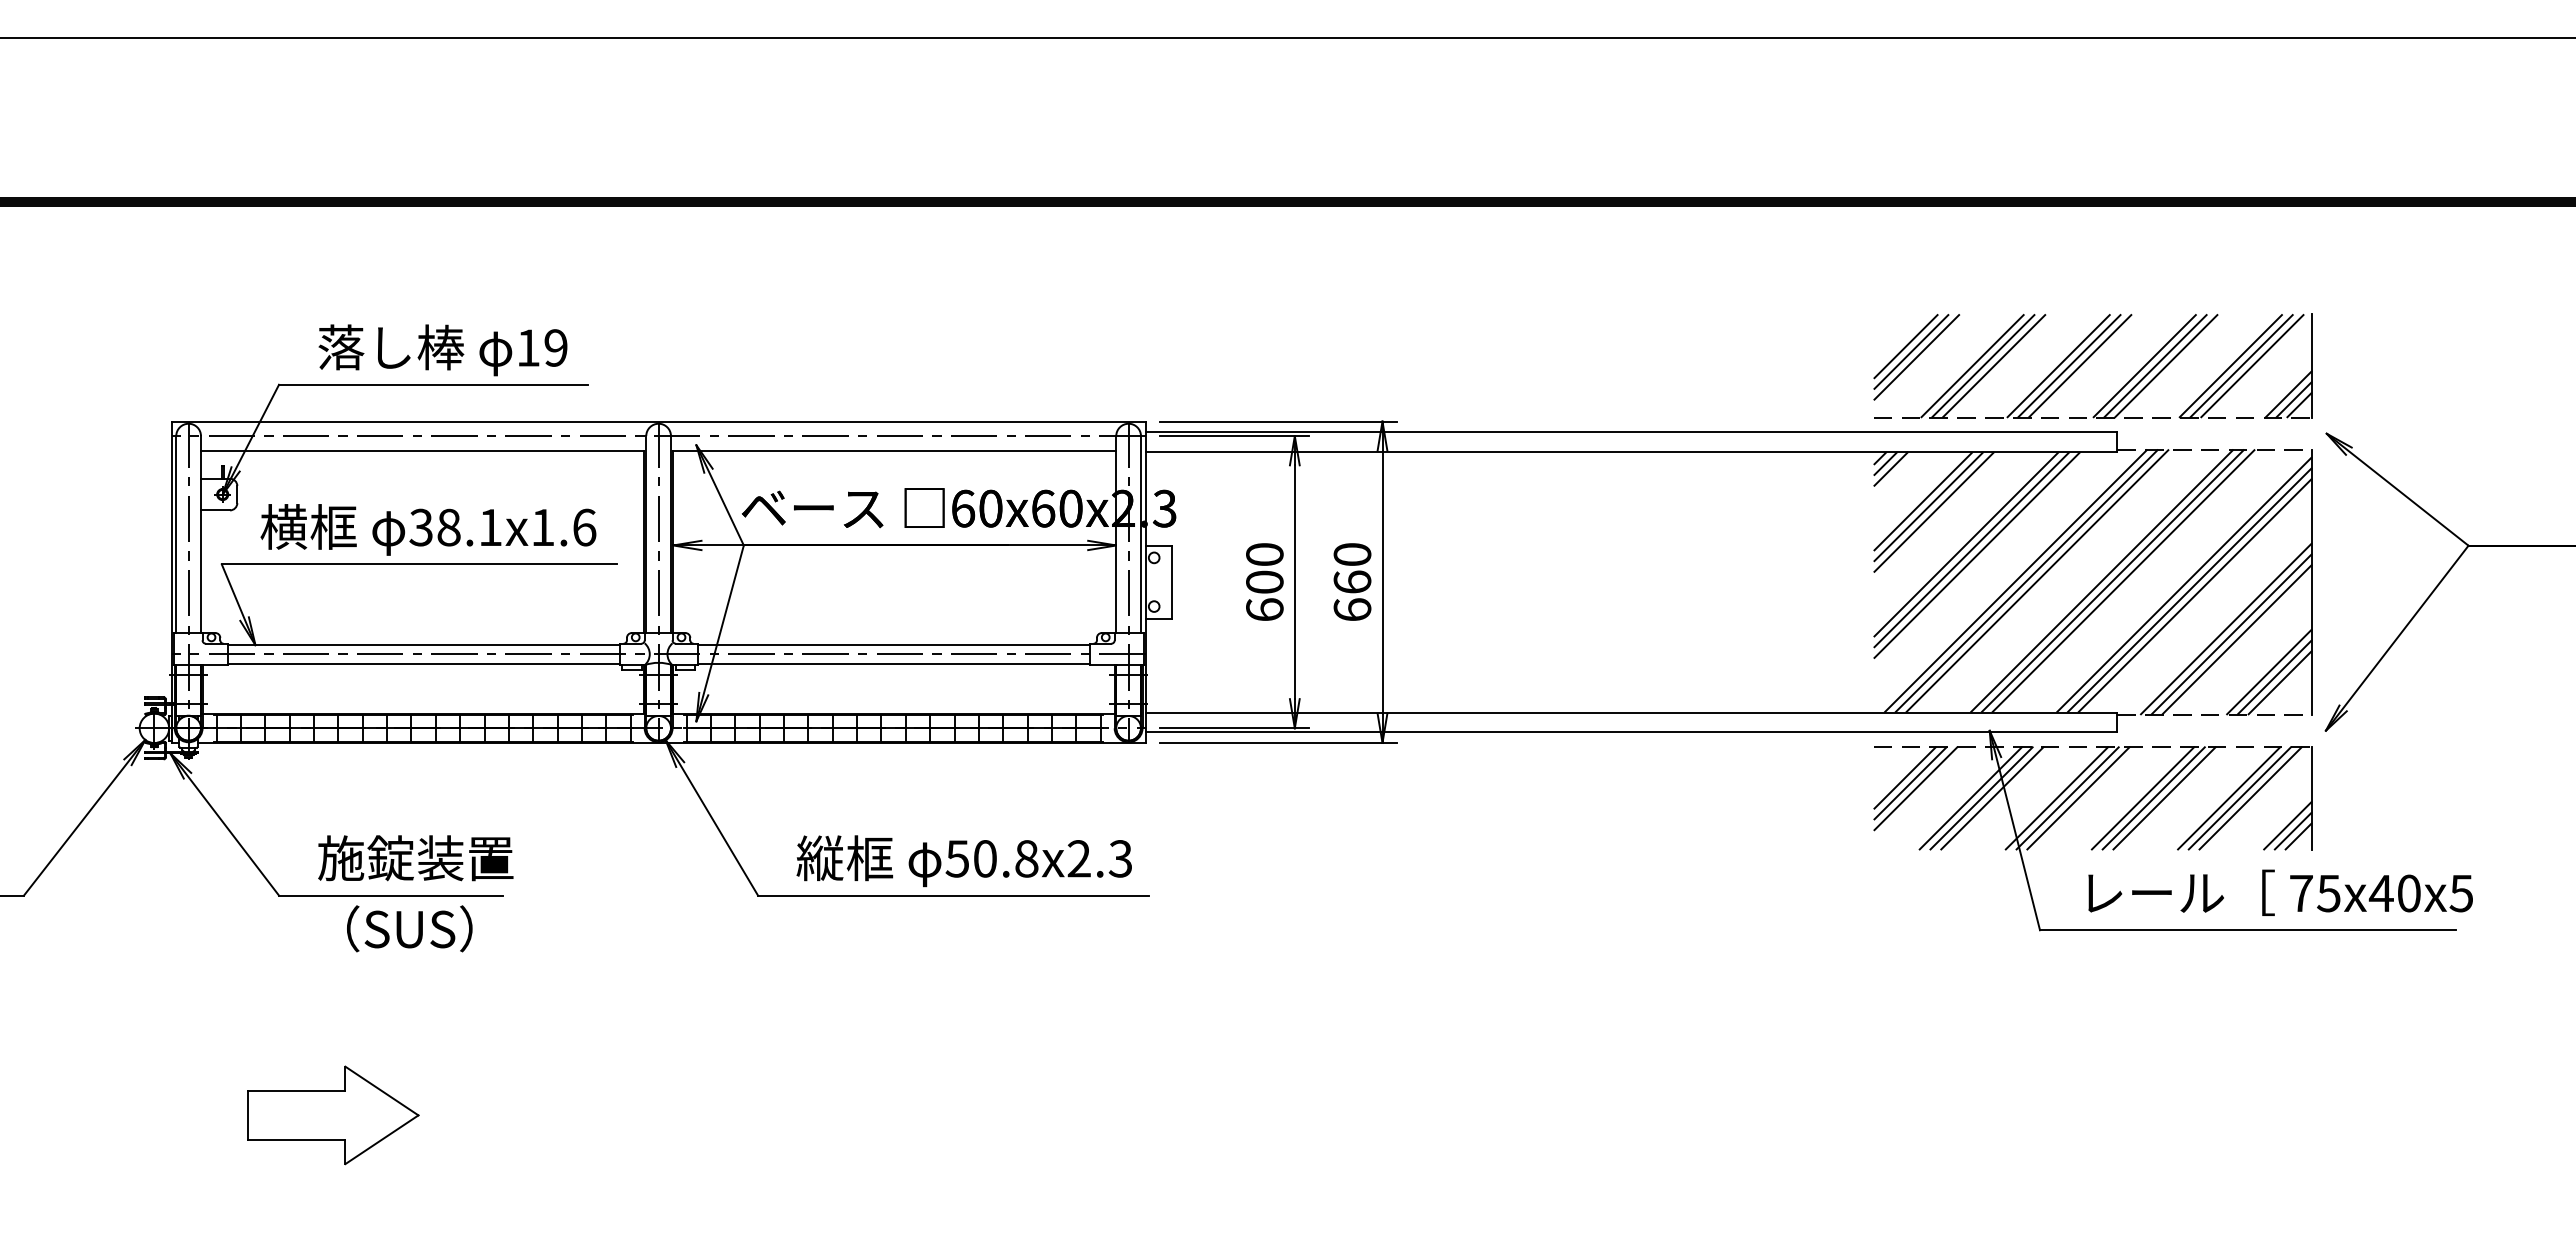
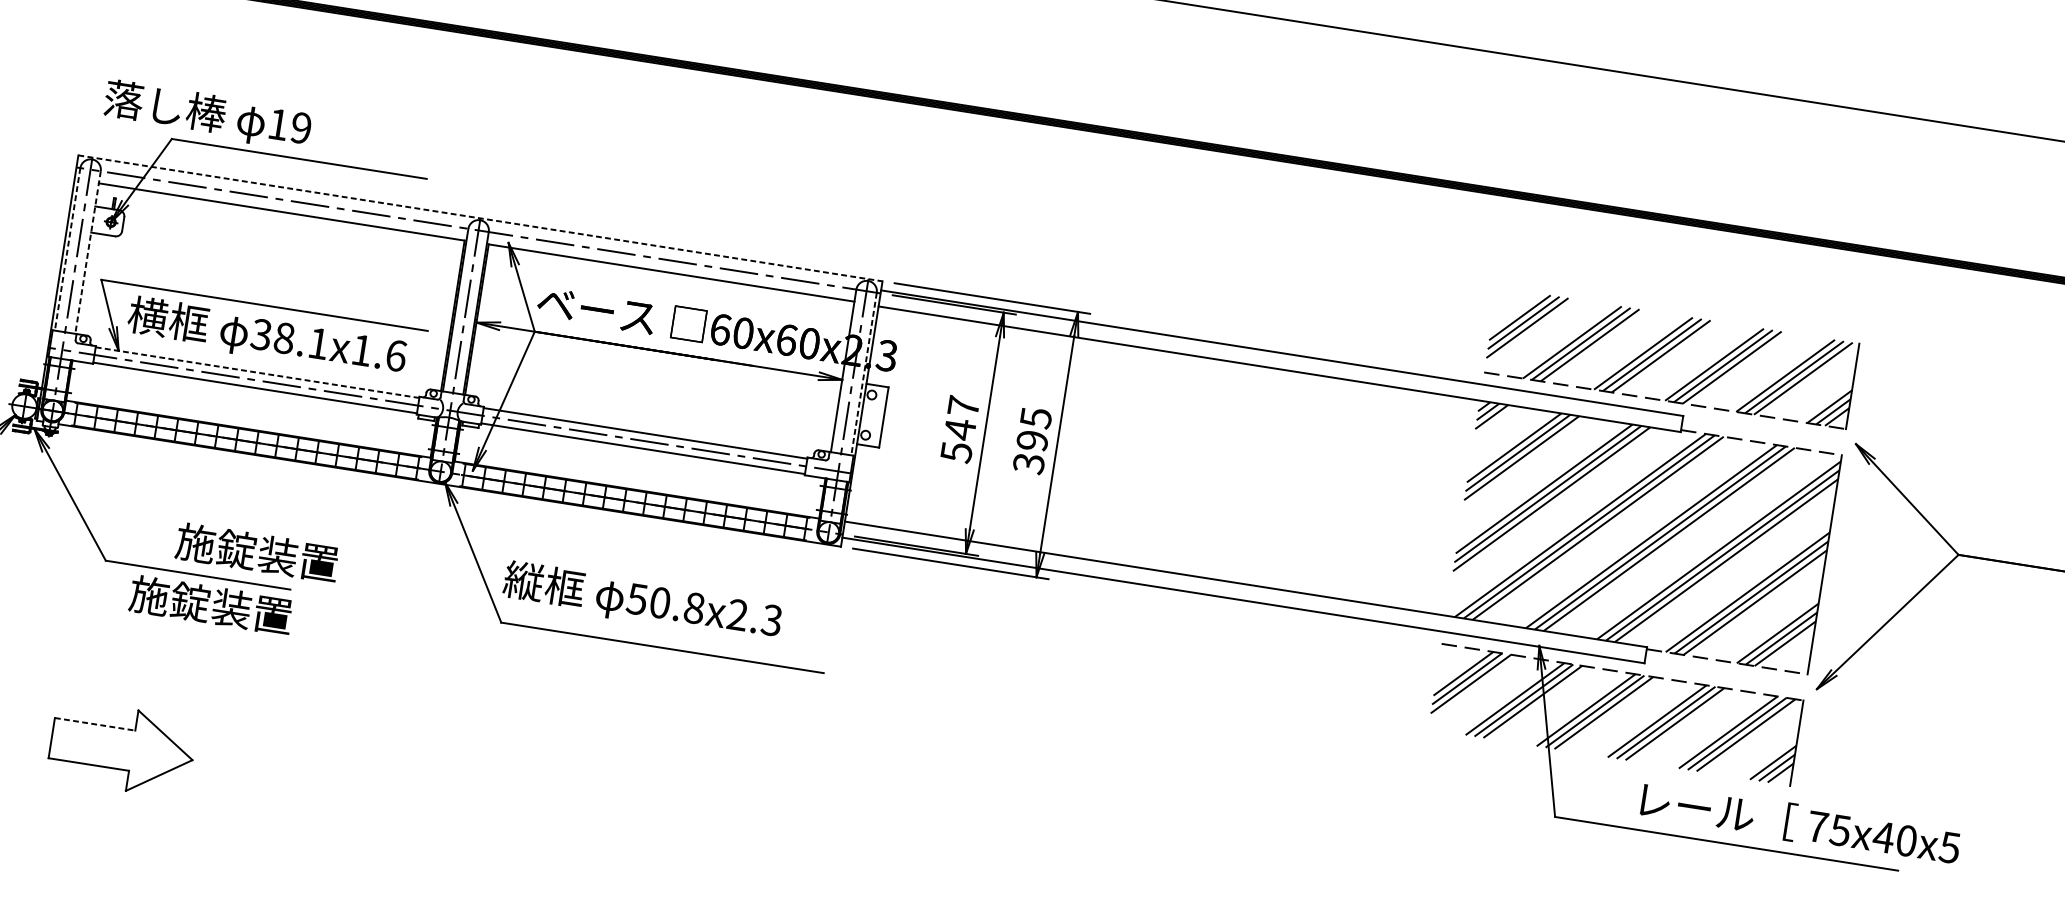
text: (442, 350) -> (207, 115), moved
line: (659, 421) -> (481, 218), solid -> dashed
text: (428, 529) -> (267, 337), moved
line: (176, 535) -> (67, 250), solid -> dashed
line: (201, 535) -> (88, 253), solid -> dashed
line: (1141, 535) -> (864, 374), solid -> dashed
text: (1264, 582) -> (959, 429), 600 -> 547
text: (1352, 582) -> (1032, 440), 660 -> 395
line: (423, 645) -> (257, 372), solid -> dashed
text: (415, 858) -> (257, 553), moved
text: (963, 861) -> (641, 602), moved
text: (2280, 892) -> (1800, 823), moved
text: (411, 928) -> (210, 604), （SUS） -> 施錠装置
line: (296, 1091) -> (94, 724), solid -> dashed

